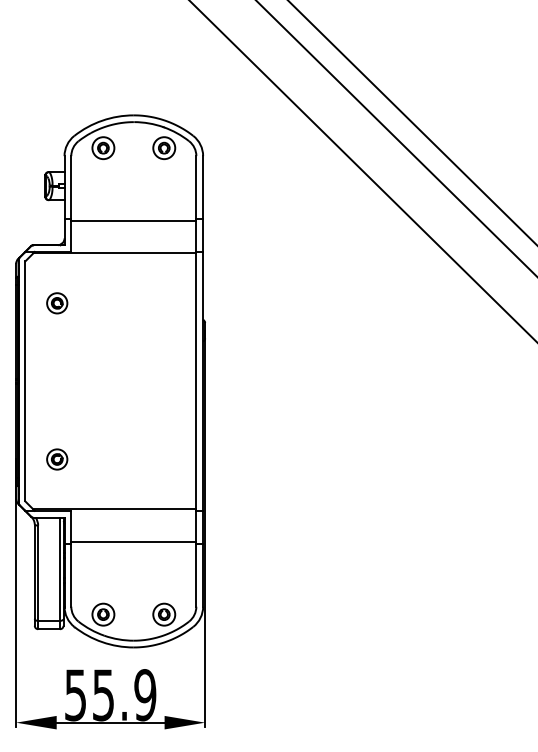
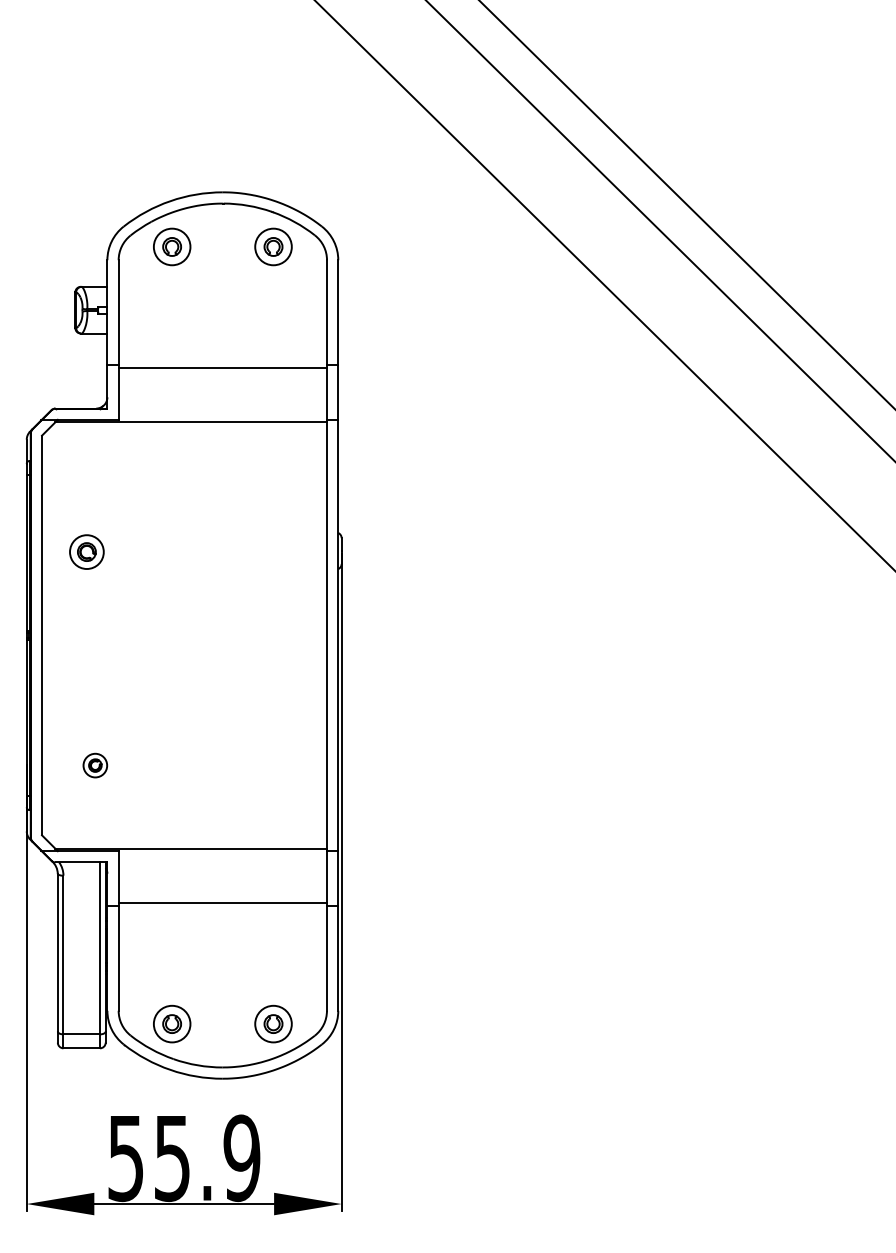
part: (57, 303) -> (87, 552), moved
part: (57, 459) -> (95, 765), size x0.7

